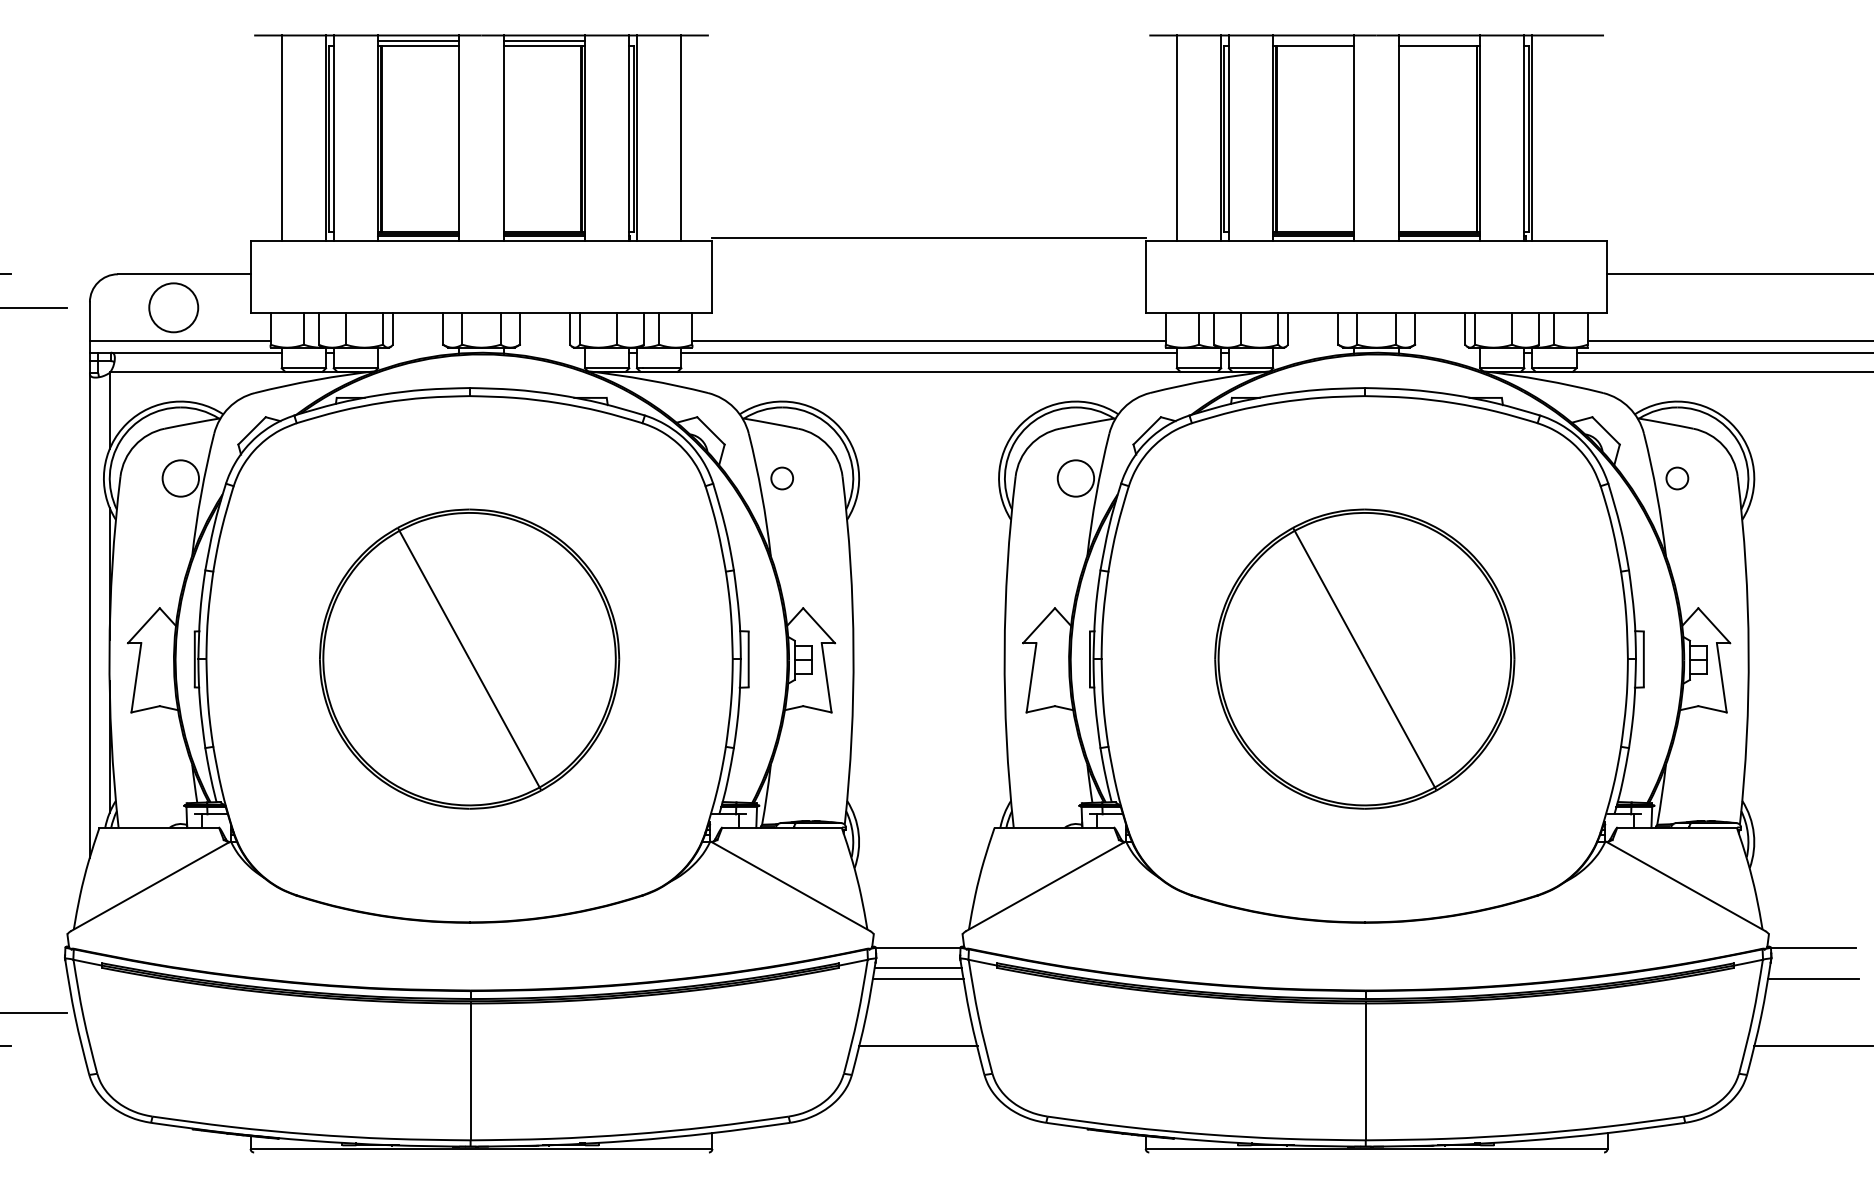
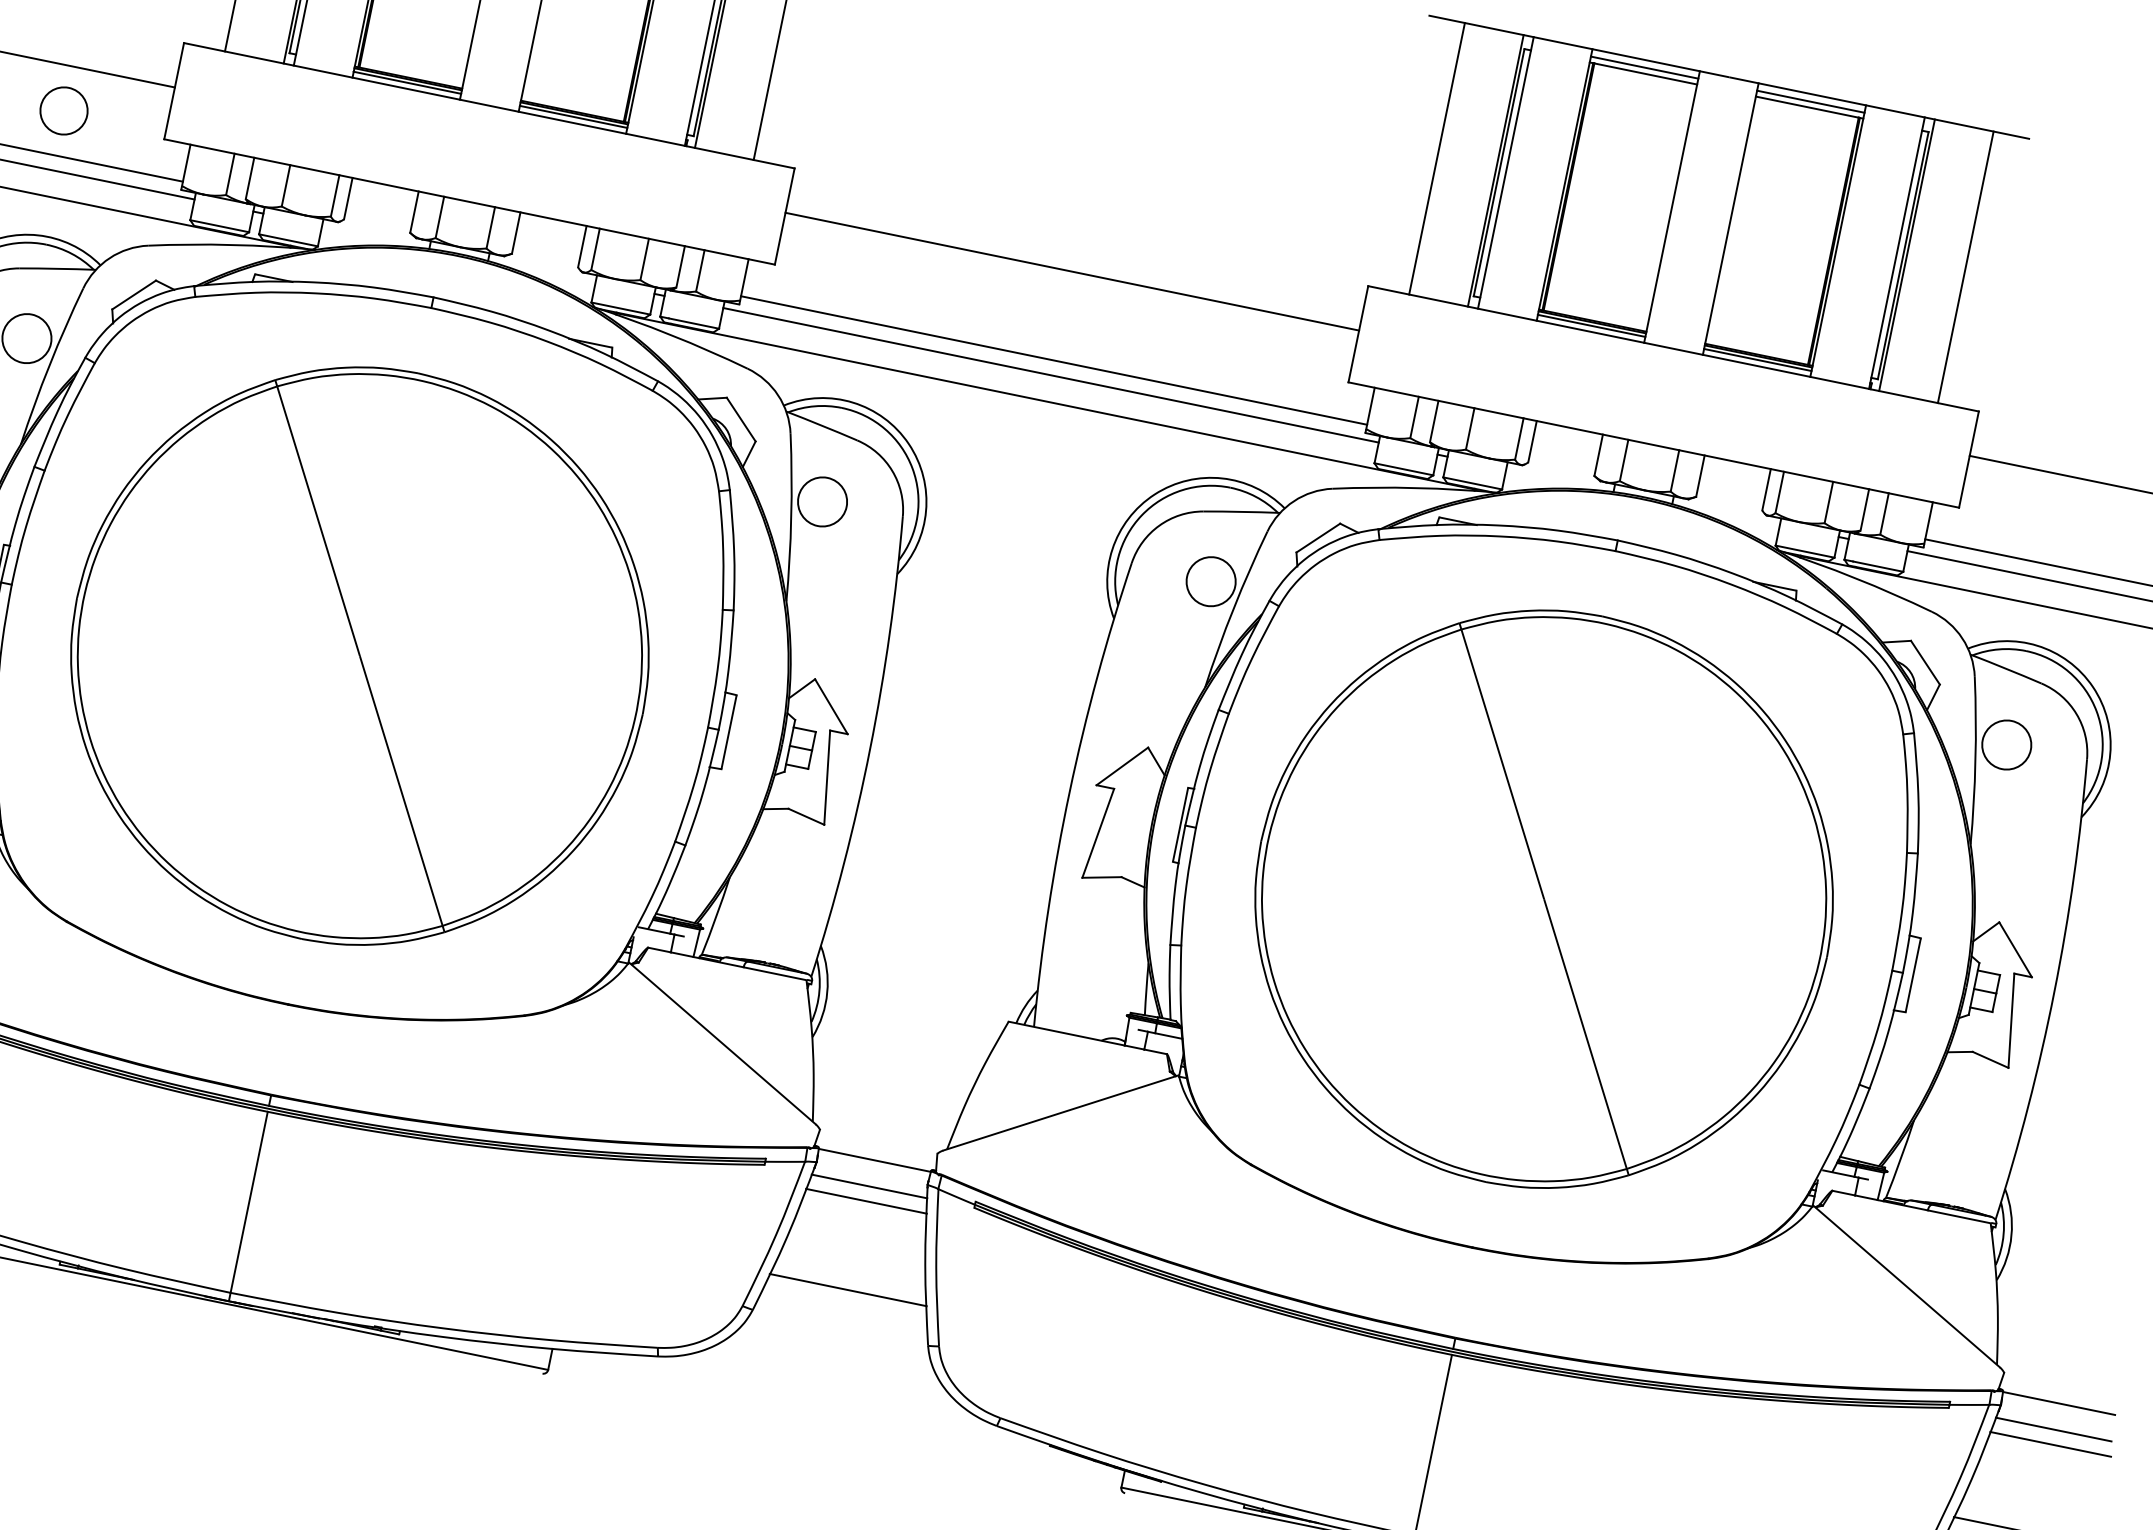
line: (1313, 41) -> (1644, 68), added
line: (1439, 41) -> (1810, 102), added
line: (1576, 137) -> (1965, 266), added
line: (928, 238) -> (1071, 271), moved
circle: (173, 307) -> (63, 110), size x0.71
circle: (782, 478) -> (822, 502), size x1.67
circle: (1677, 478) -> (2006, 745), size x1.67
part: (469, 658) -> (359, 655), size x1.43
part: (1364, 658) -> (1543, 898), size x1.43
line: (1813, 968) -> (2053, 1430), added

